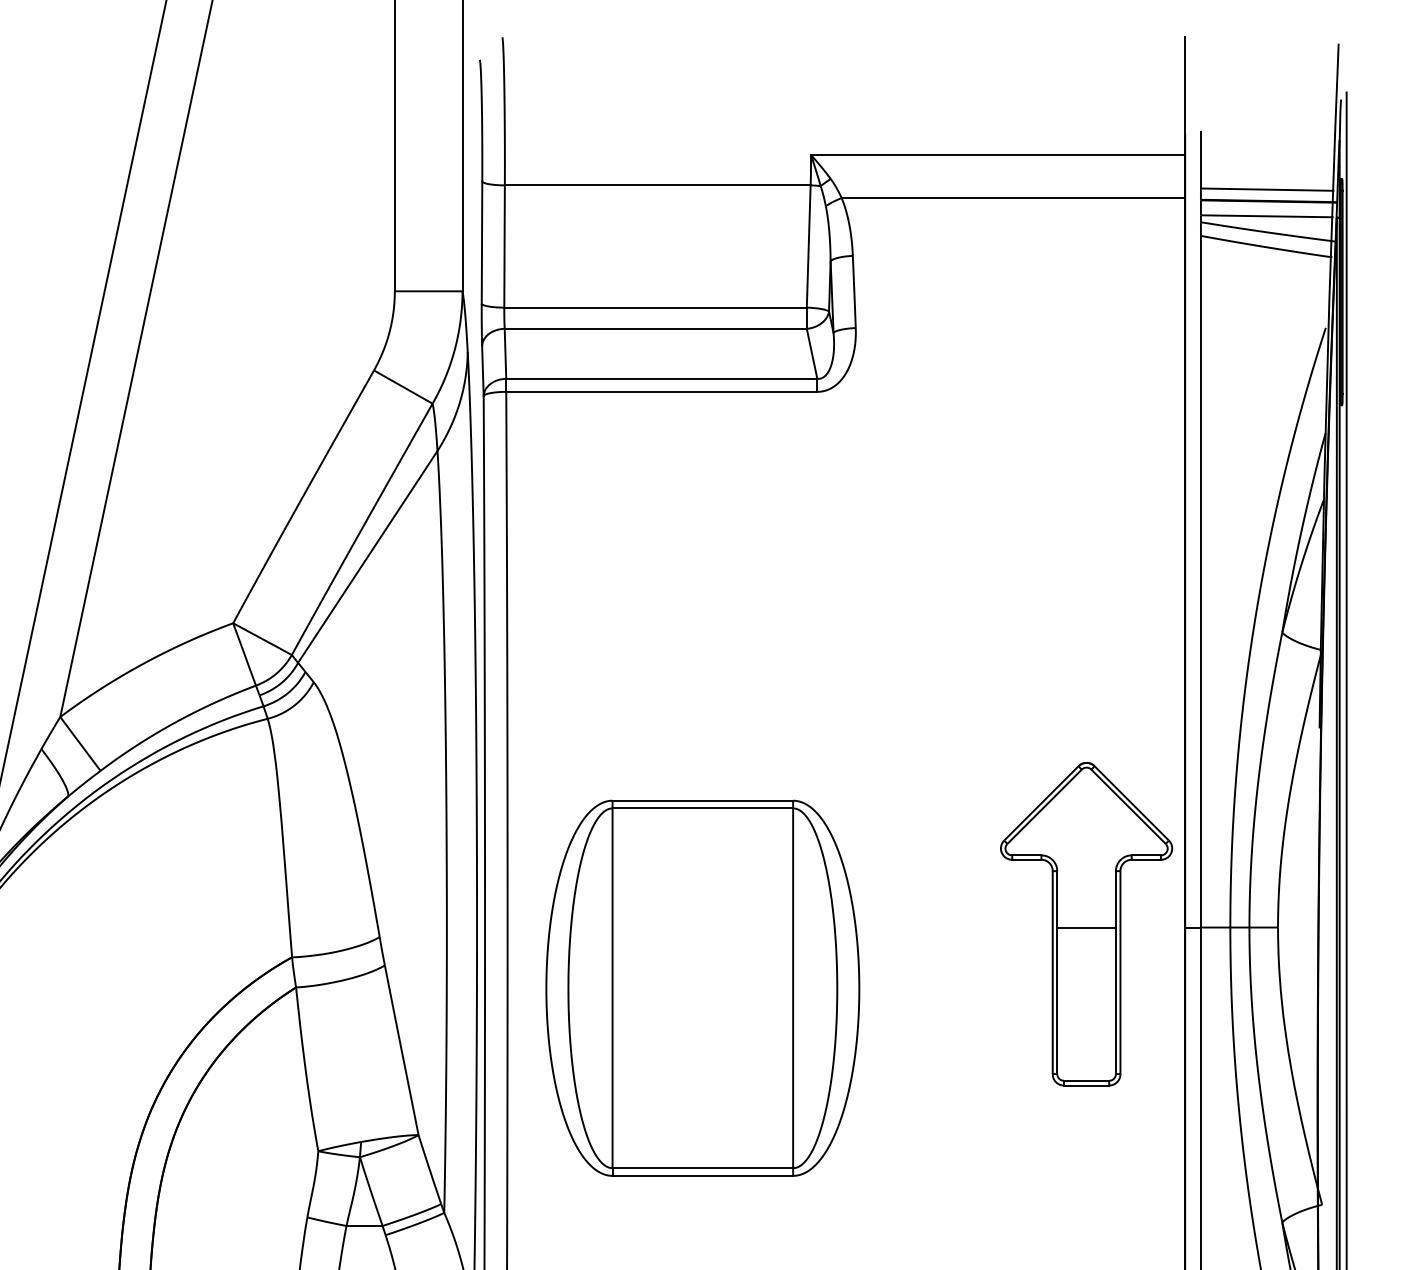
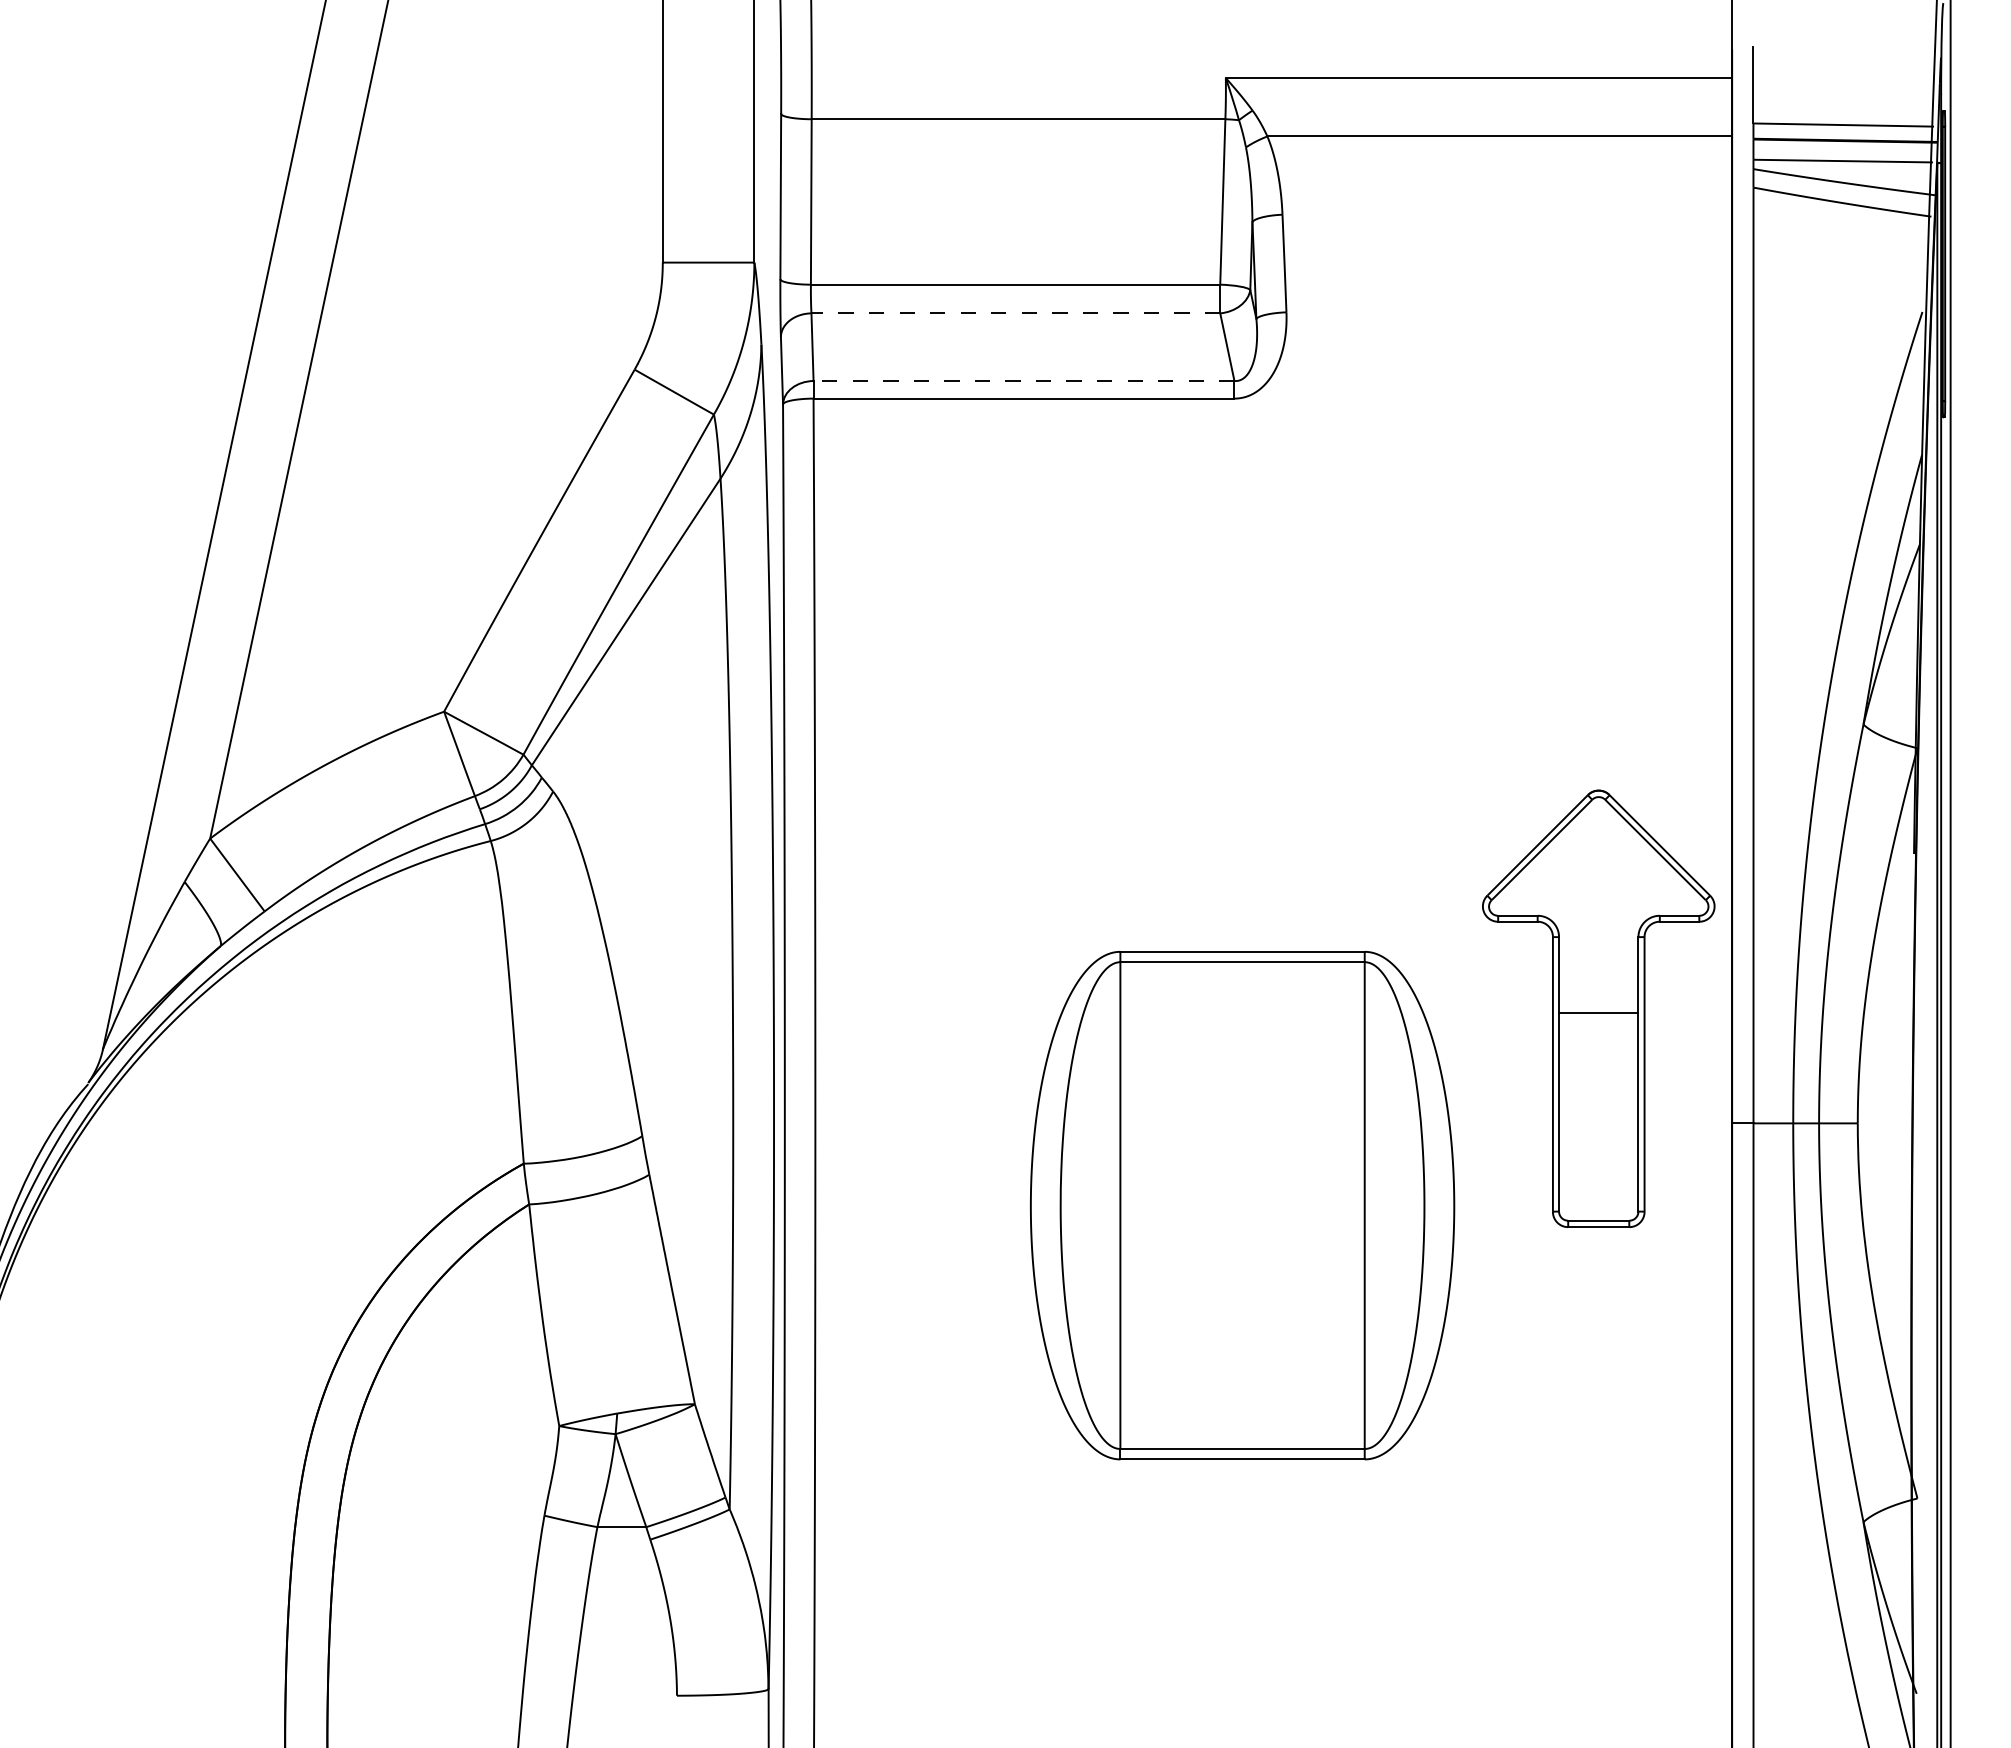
line: (655, 328) -> (1015, 313), solid -> dashed
line: (661, 379) -> (1023, 381), solid -> dashed
part: (1086, 923) -> (1598, 1008), moved
part: (702, 988) -> (1242, 1205), moved

